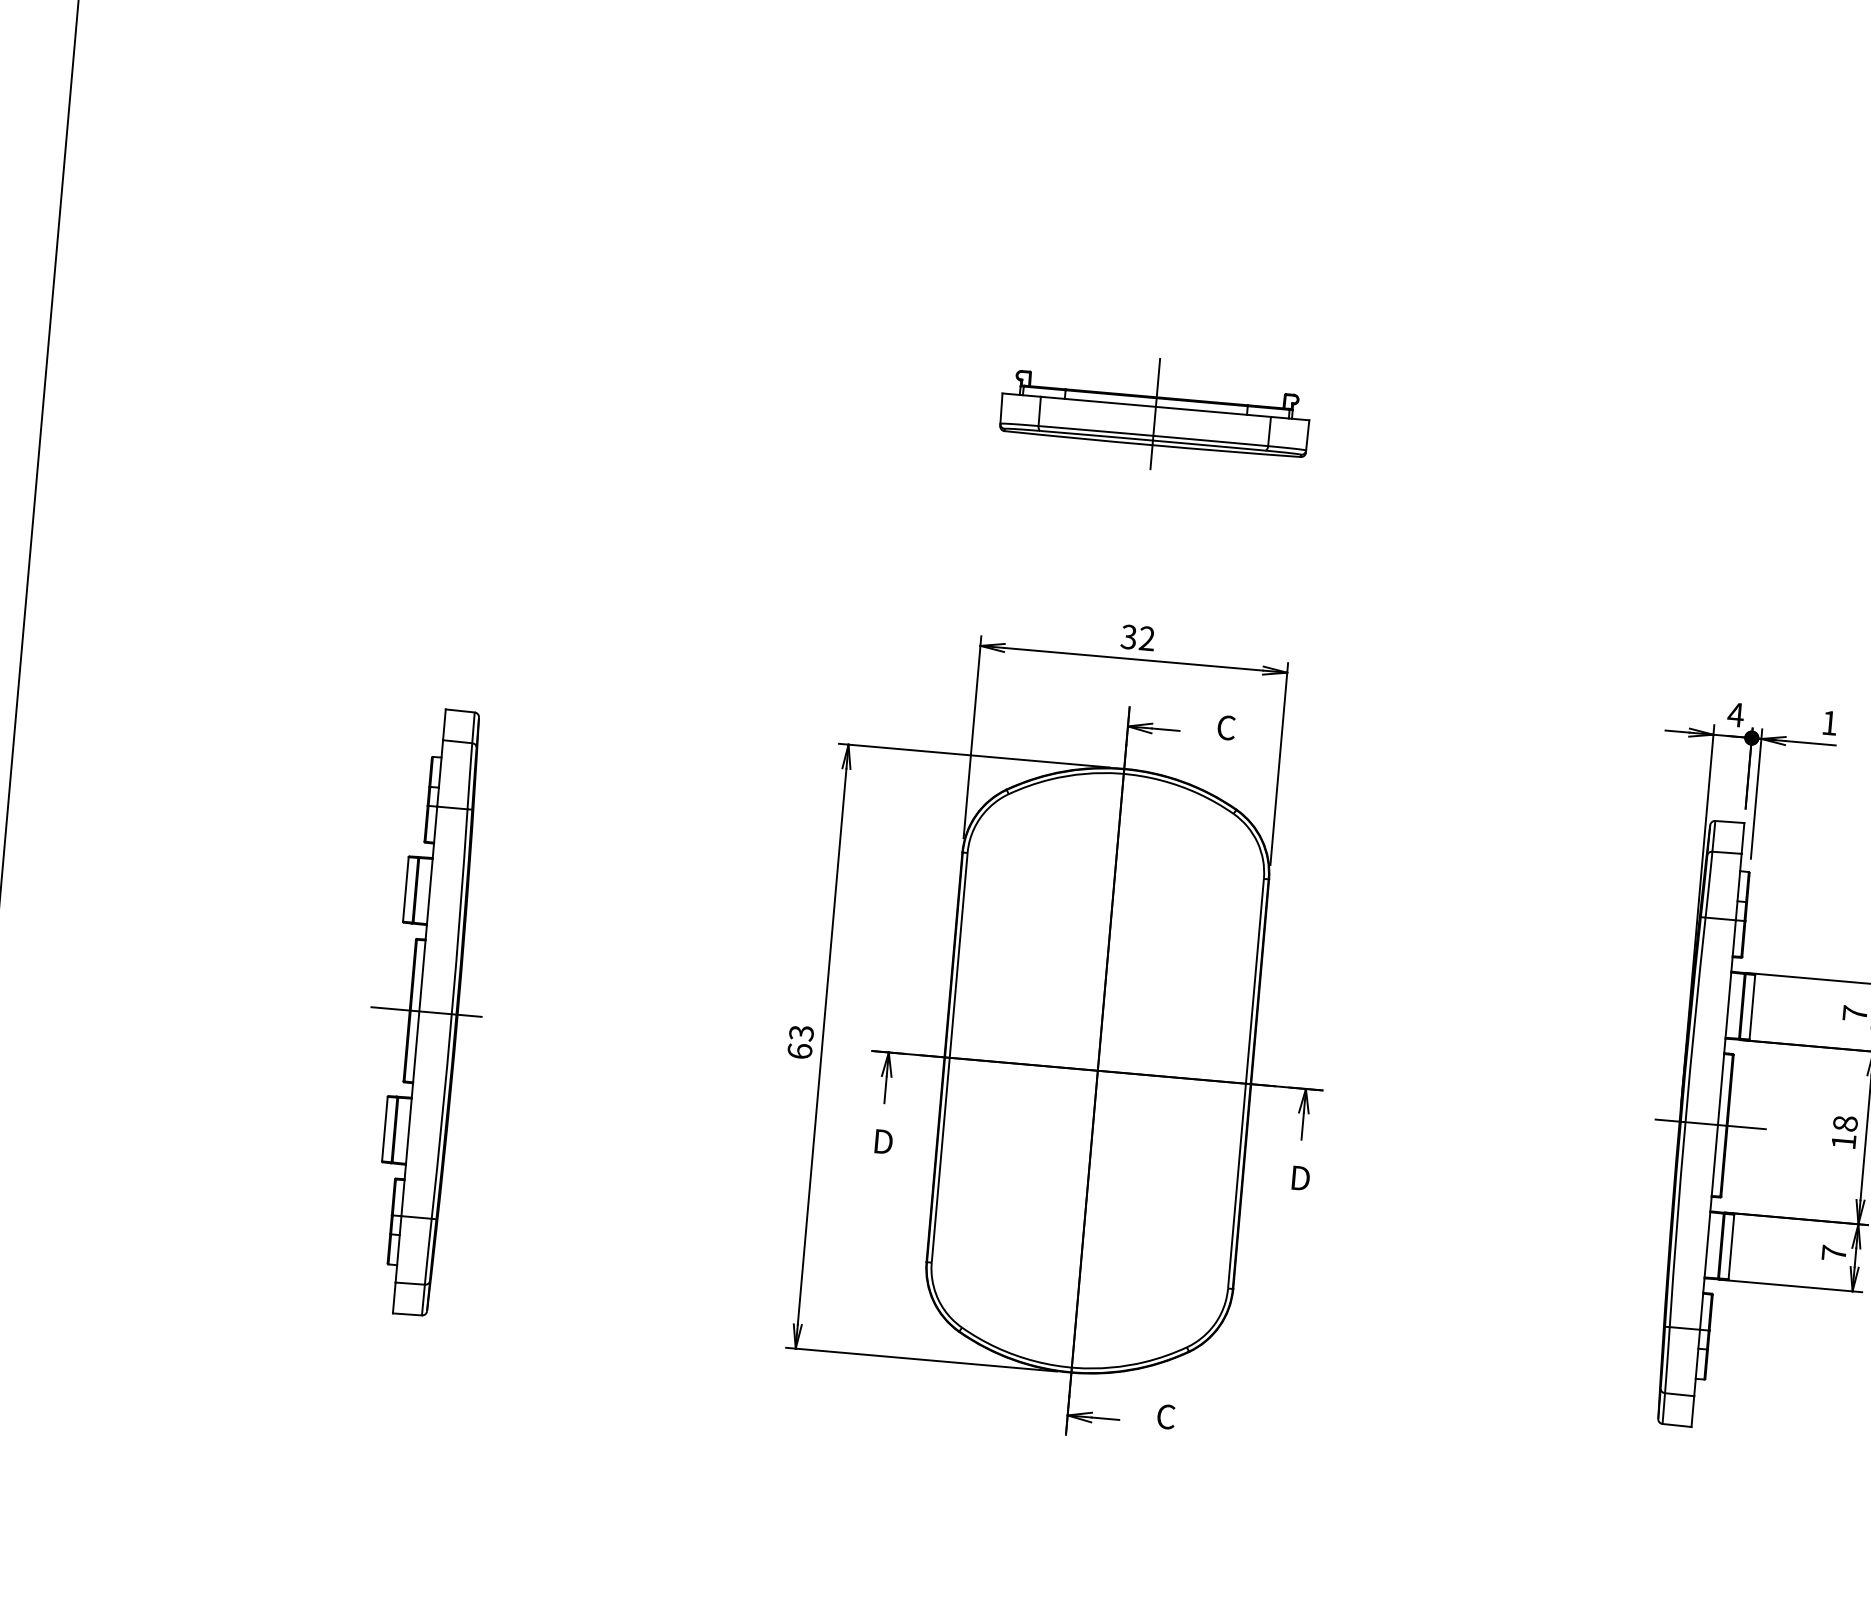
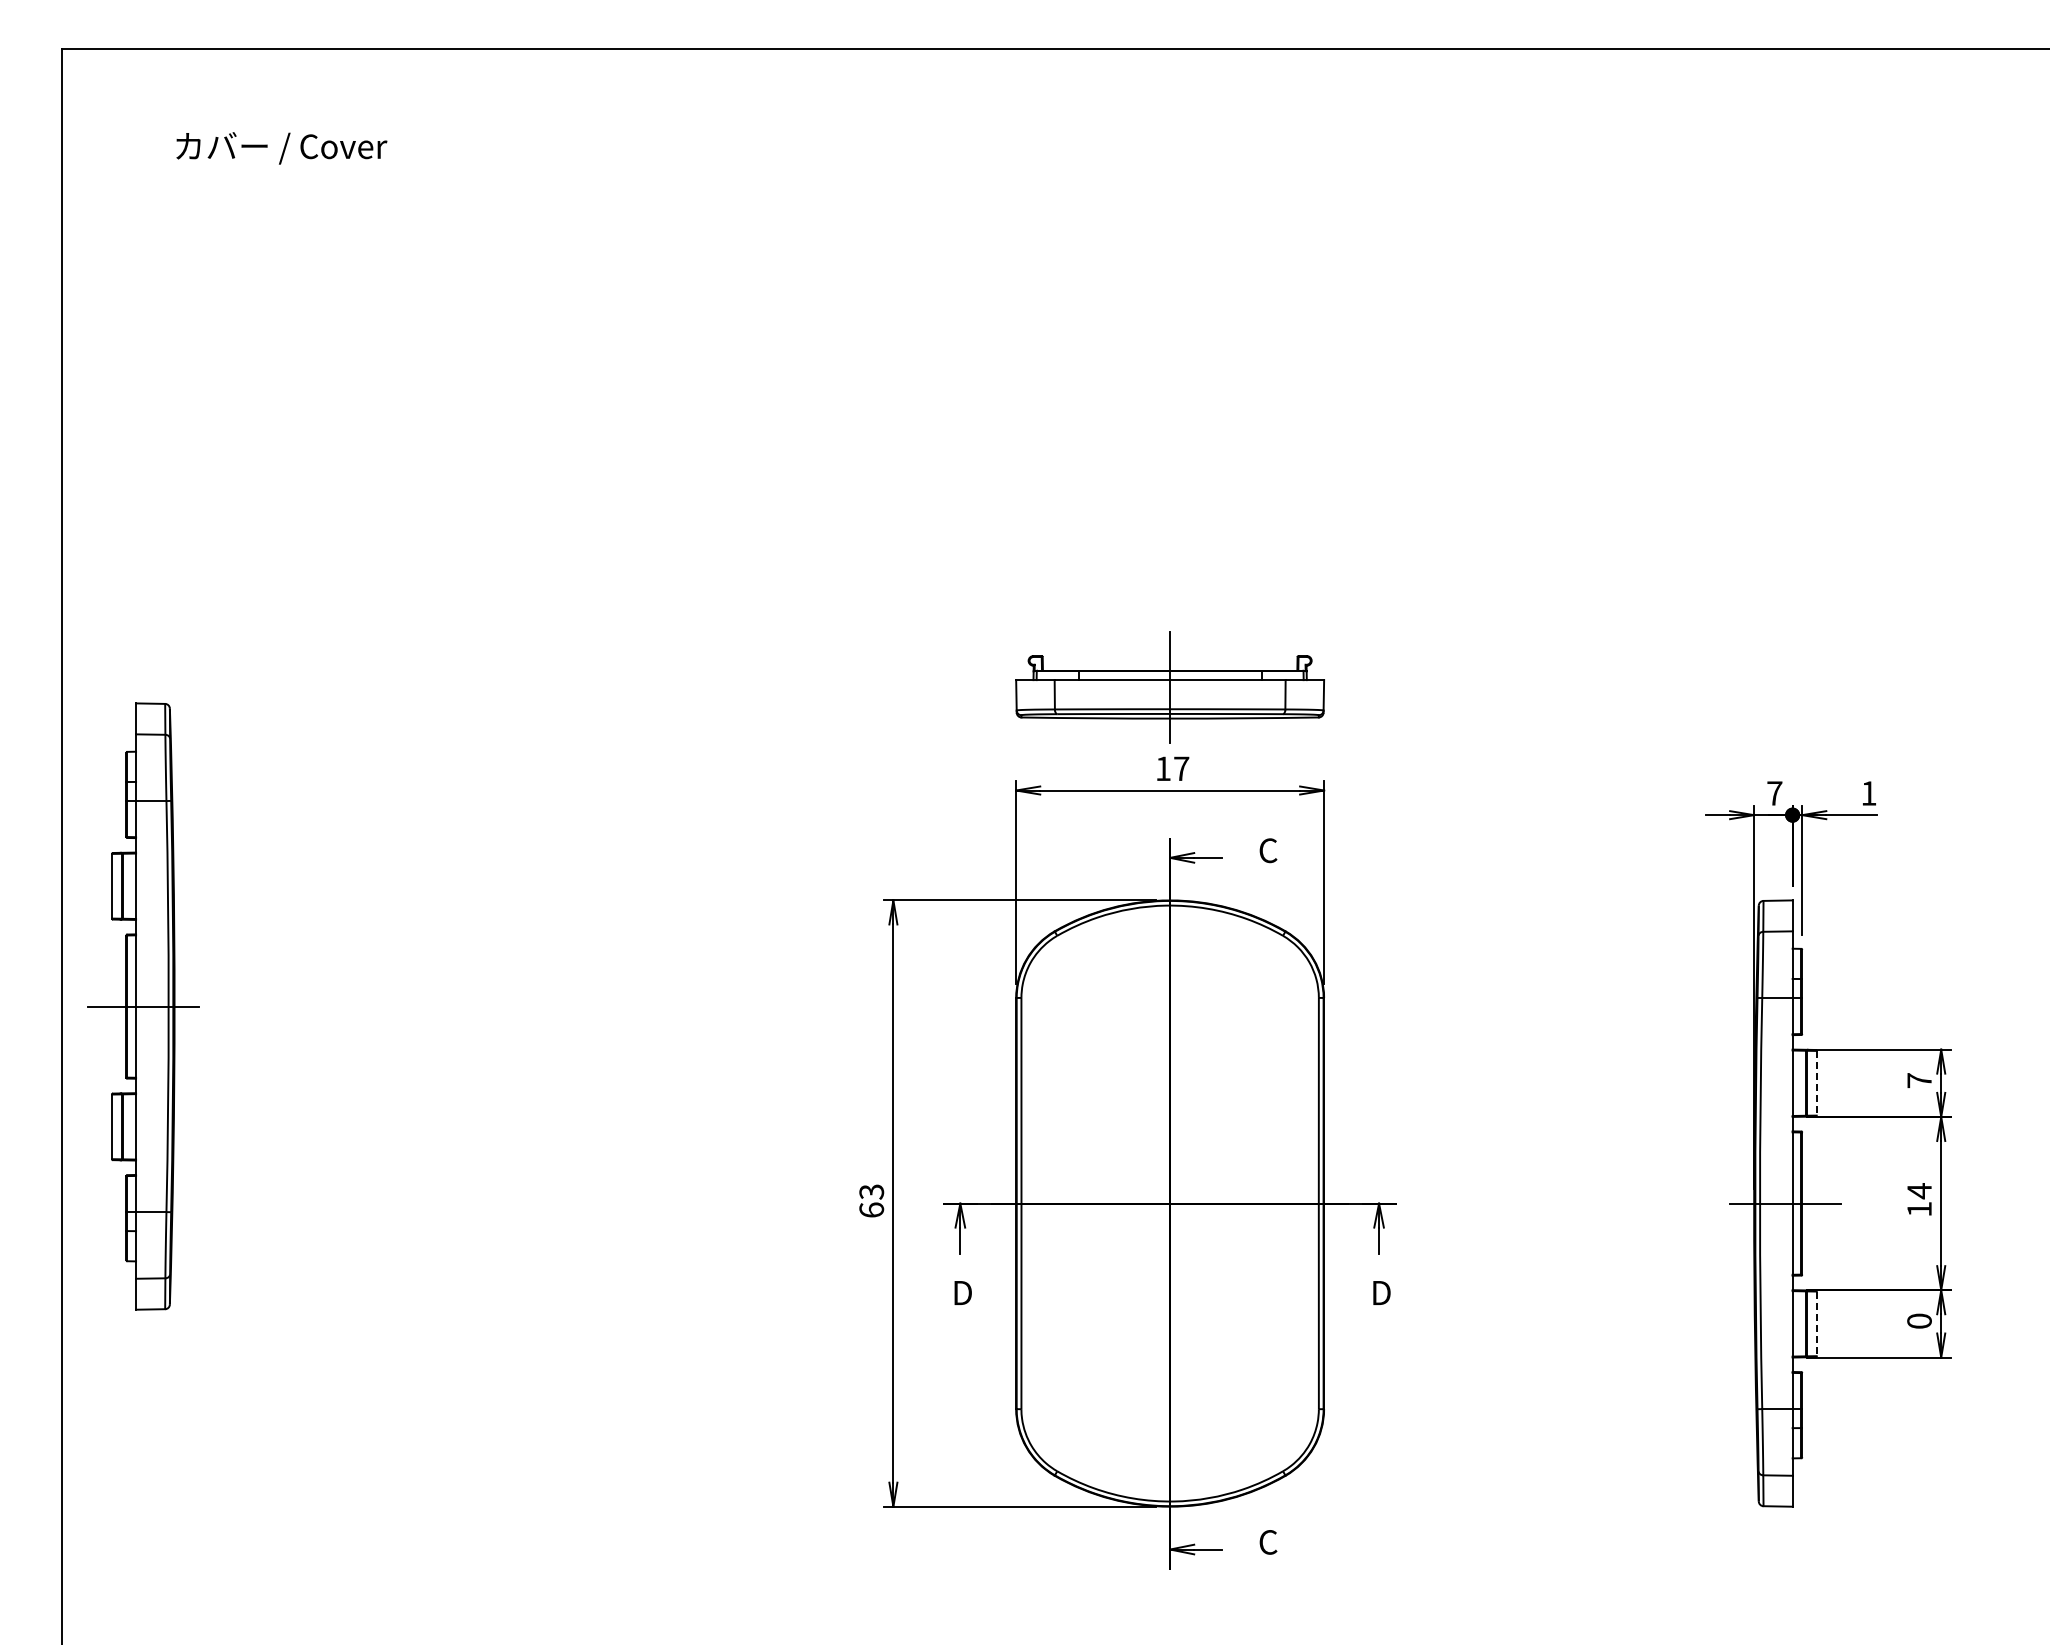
part: (1154, 414) -> (1169, 687), moved
text: (1138, 637) -> (1172, 768), 32 -> 17
text: (1735, 714) -> (1774, 793), 4 -> 7
line: (1752, 1007) -> (1816, 1083), solid -> dashed
part: (426, 1011) -> (143, 1006), moved
text: (1845, 1124) -> (1919, 1191), 18 -> 14
line: (1731, 1247) -> (1816, 1324), solid -> dashed
text: (1834, 1252) -> (1919, 1320), 7 -> 0

